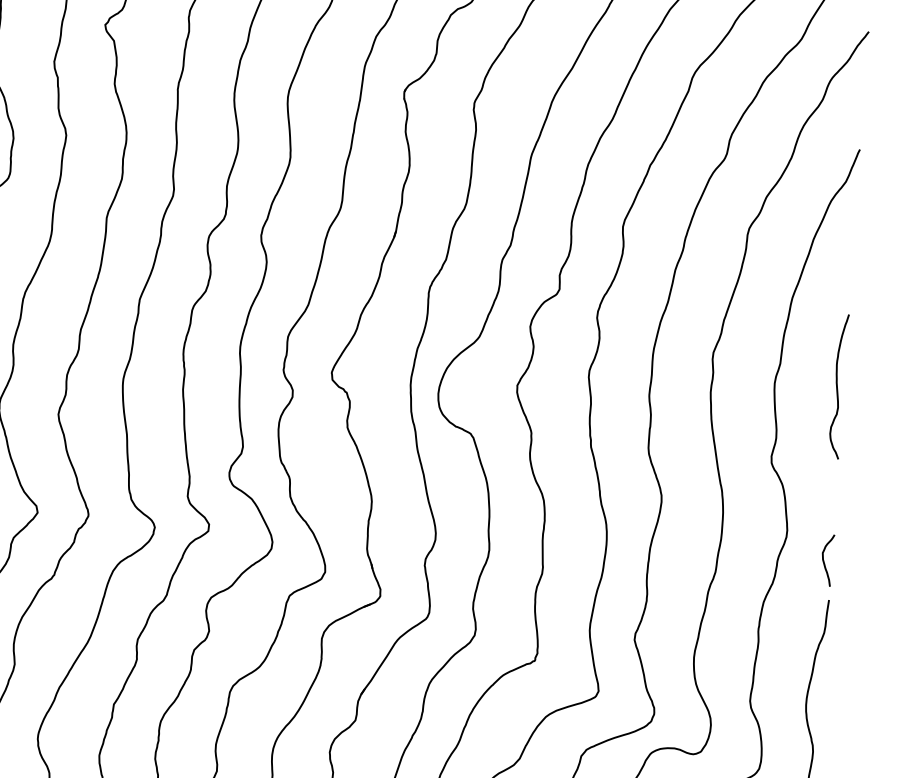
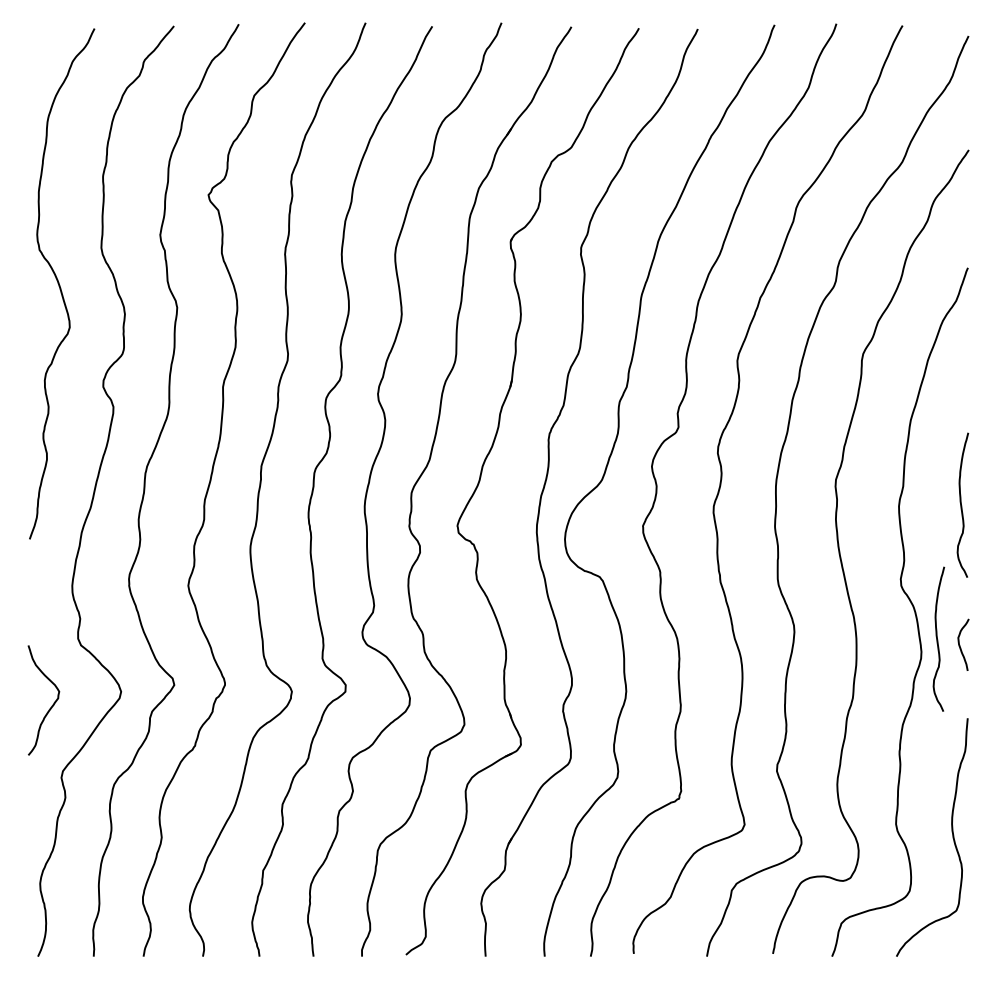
curve: (804, 518) -> (937, 638), added
curve: (824, 560) -> (960, 645), moved

